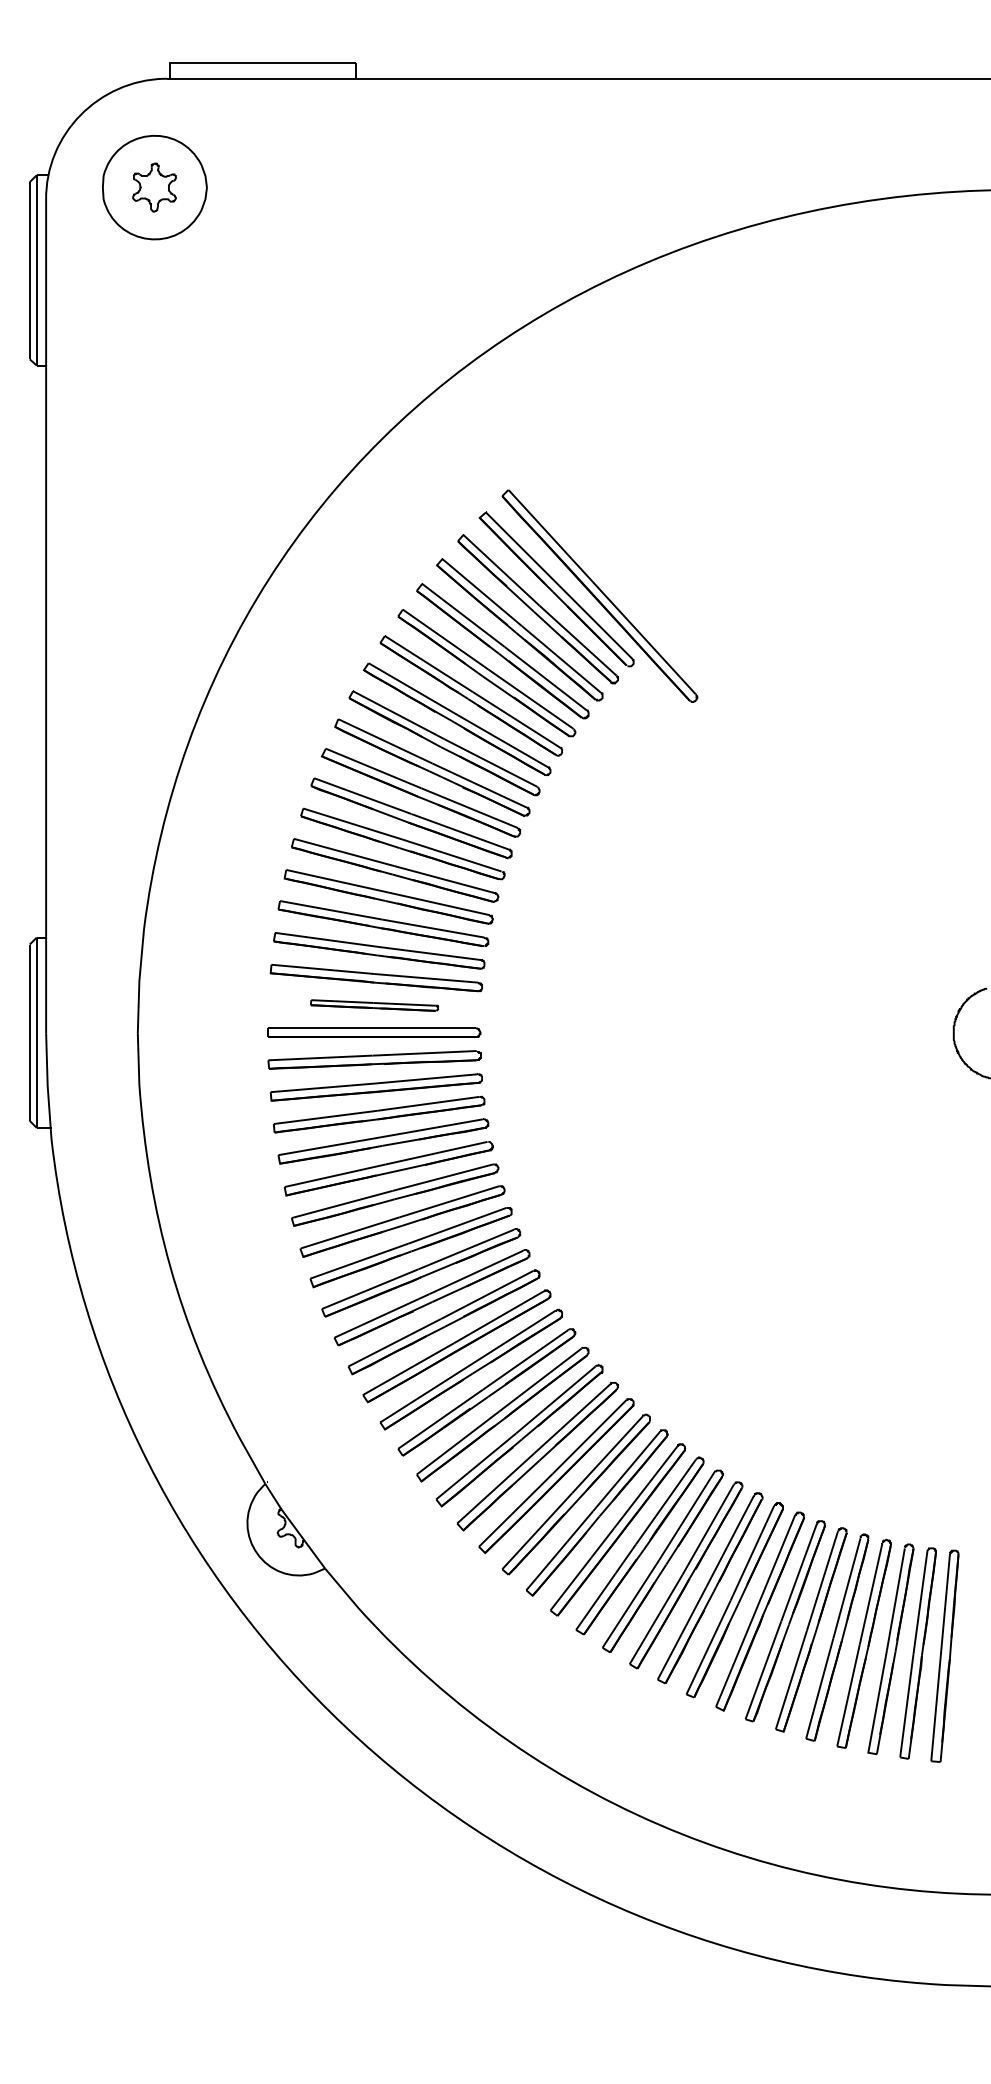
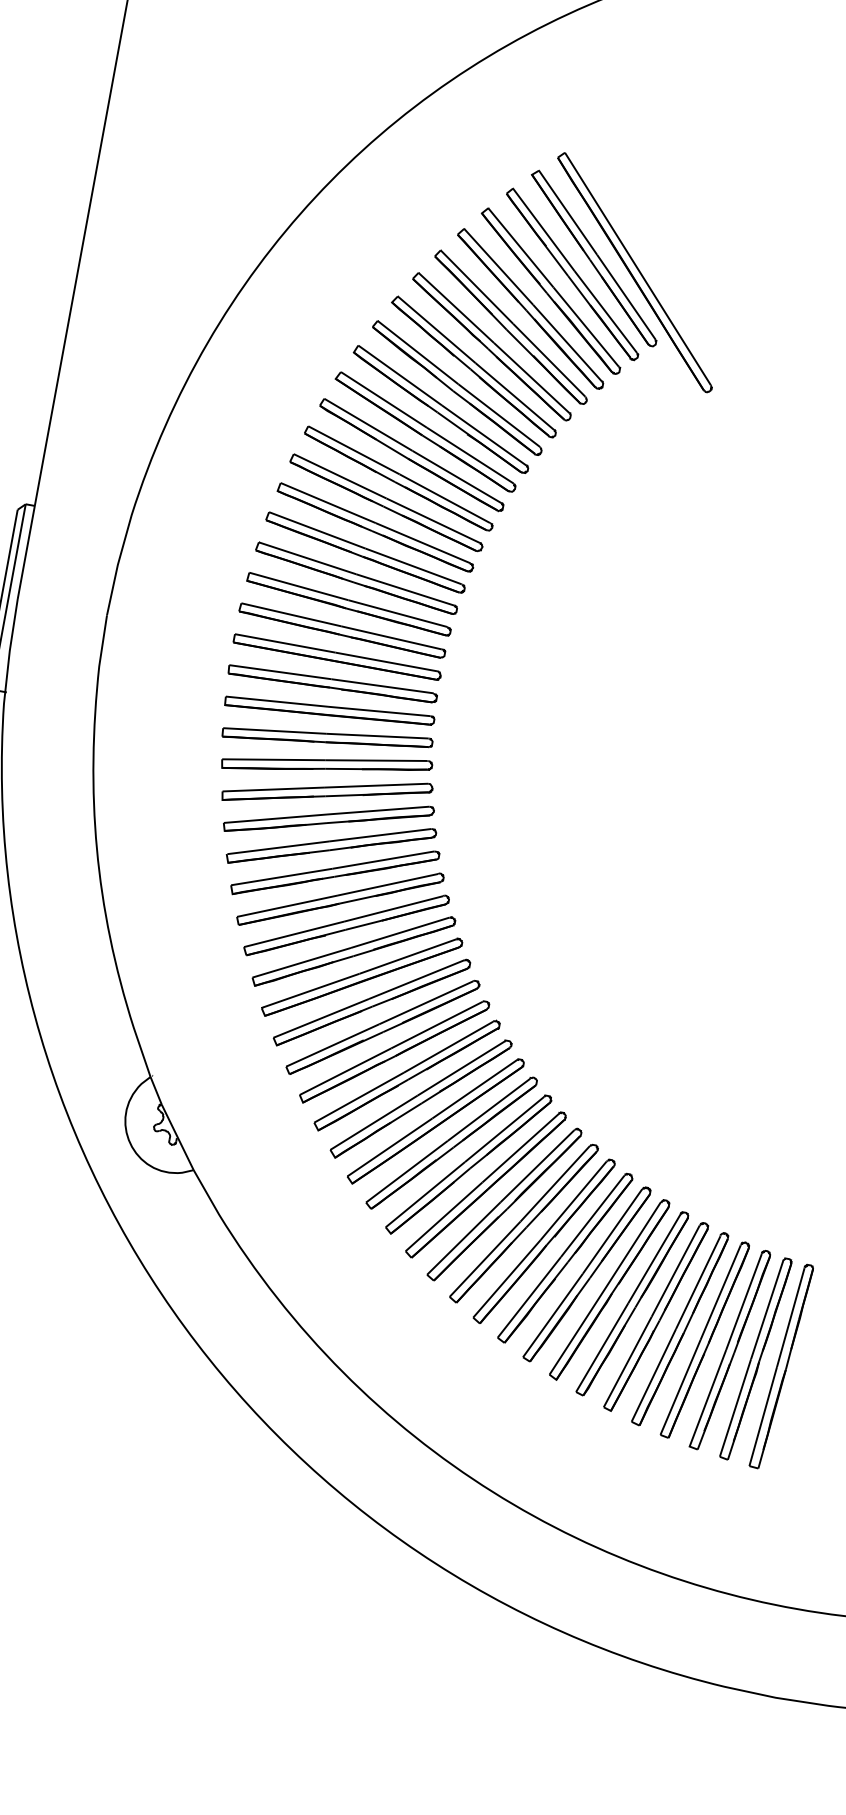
part: (374, 1005) -> (342, 630), size x1.67

